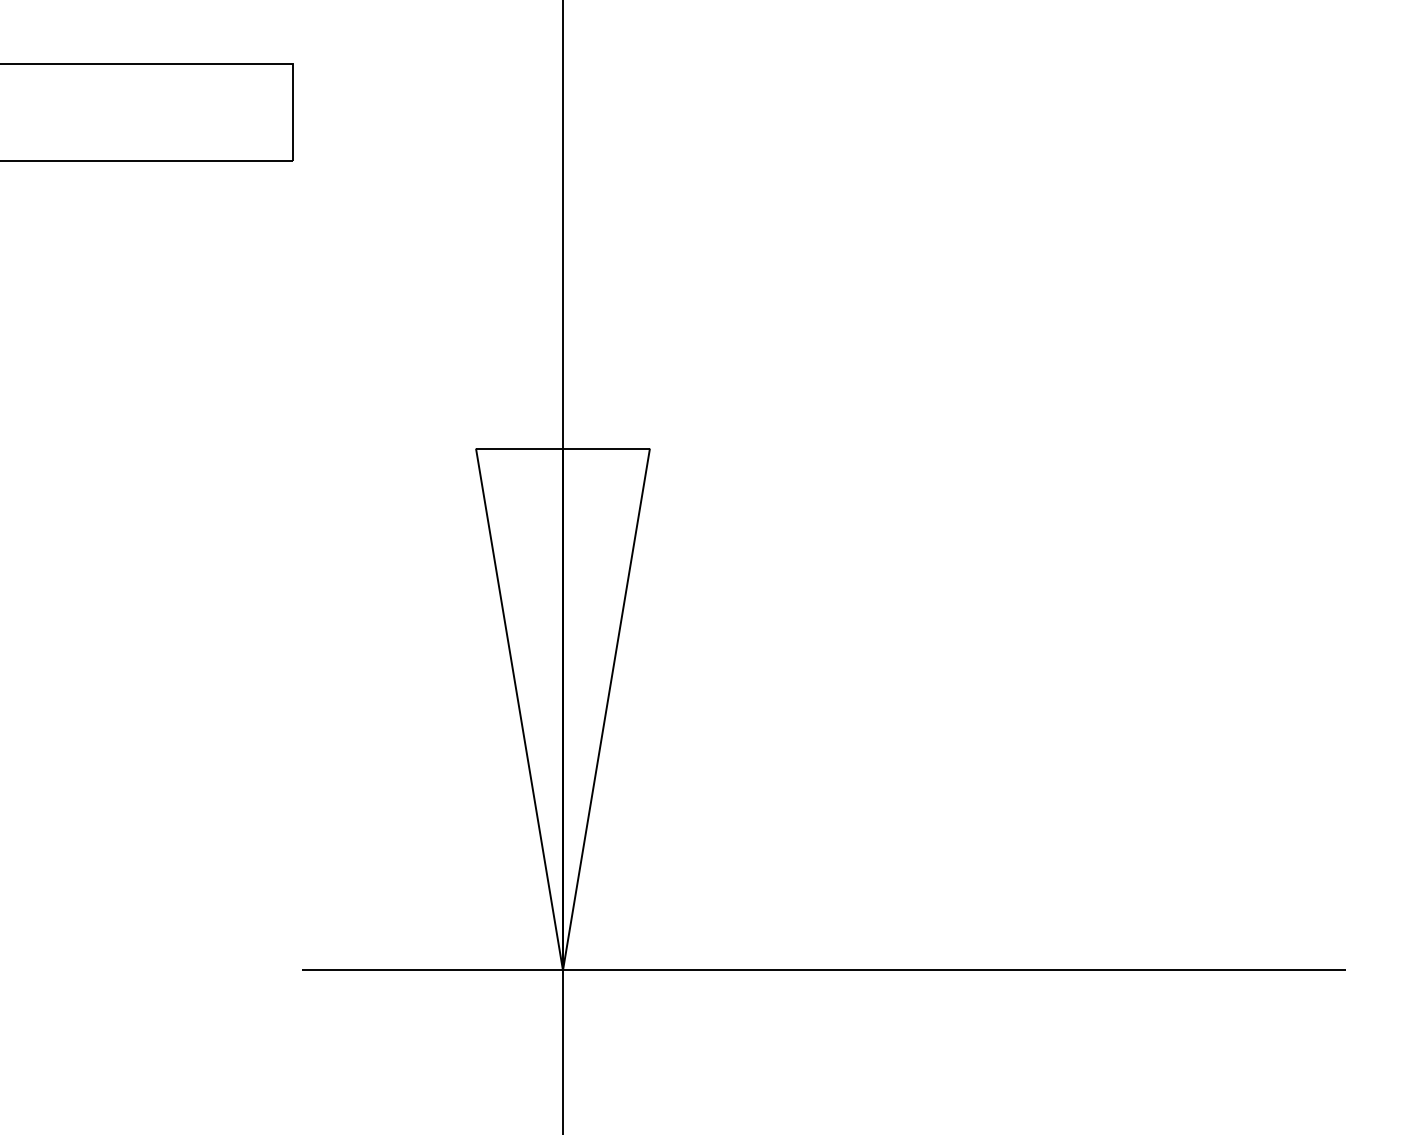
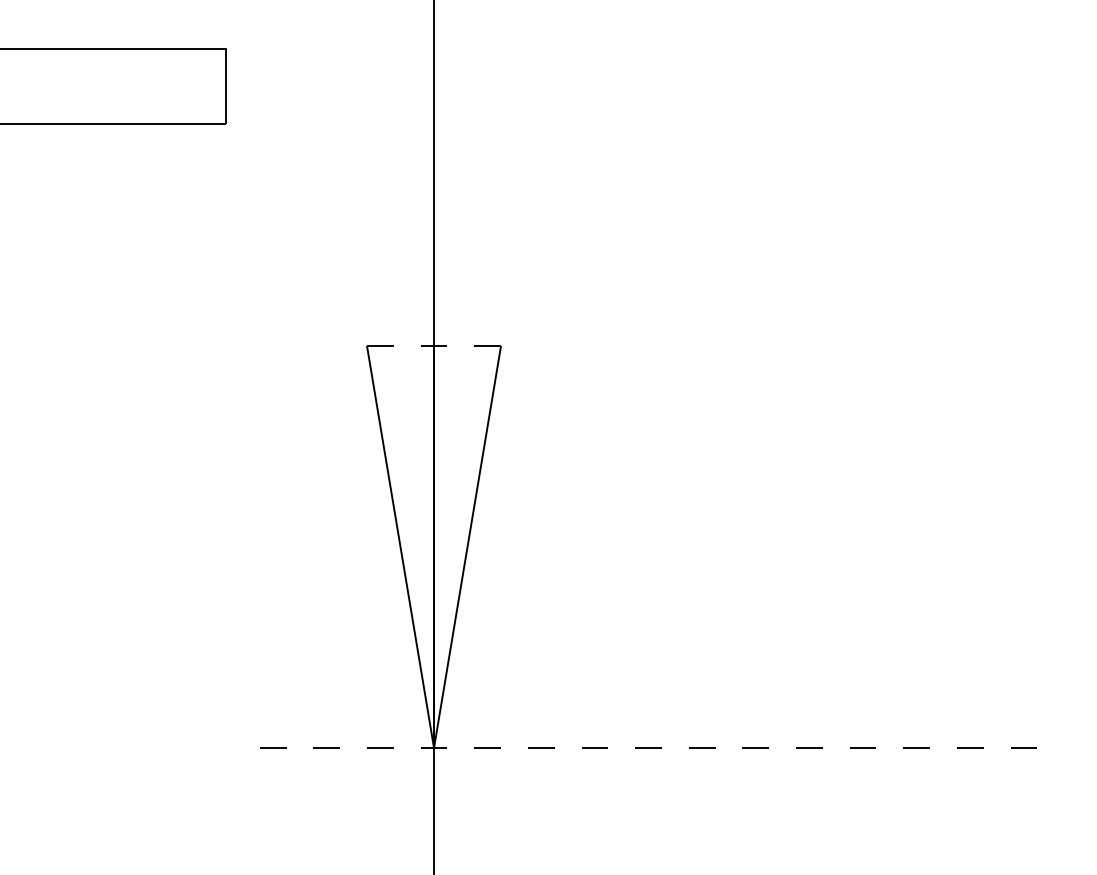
line: (562, 448) -> (433, 345), solid -> dashed
line: (823, 970) -> (634, 748), solid -> dashed

